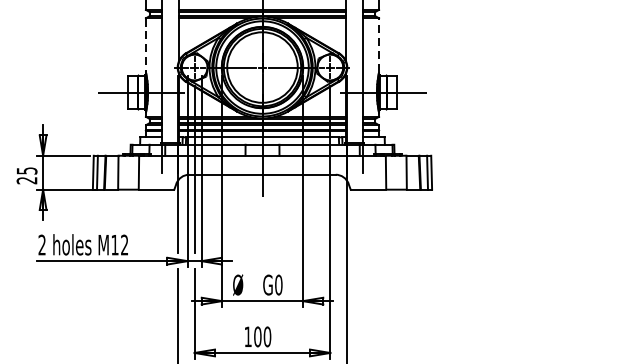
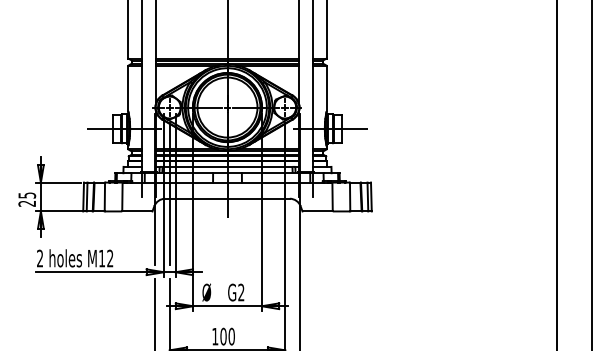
line: (146, 45) -> (128, 88), dashed -> solid
line: (378, 45) -> (326, 88), dashed -> solid
text: (278, 284) -> (241, 292), G0 -> G2

